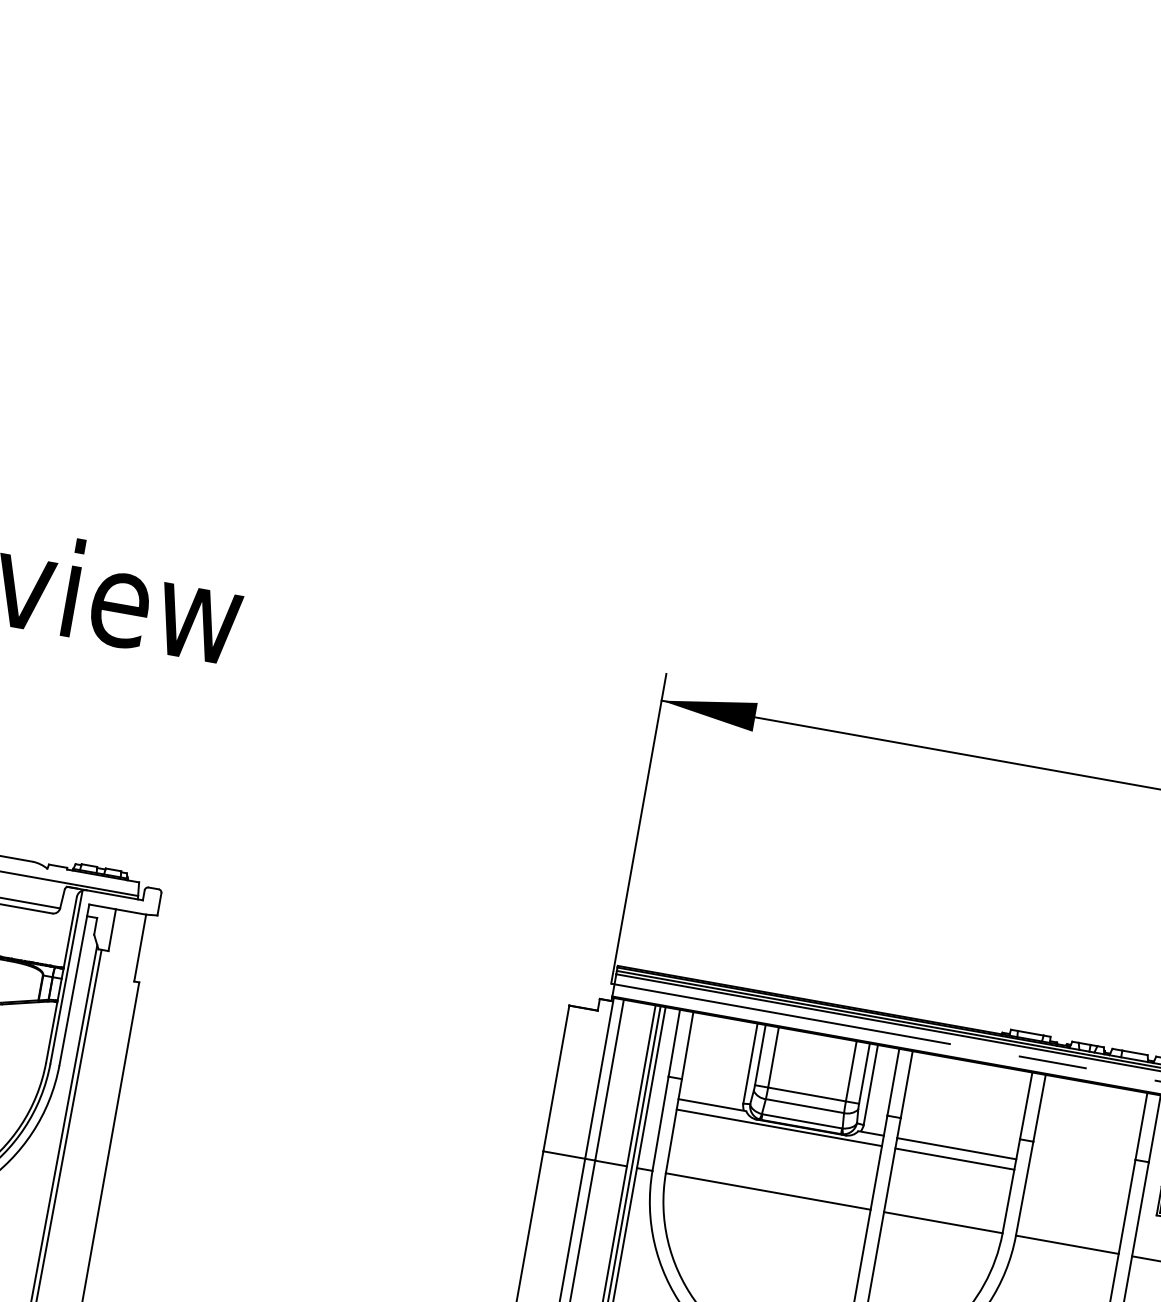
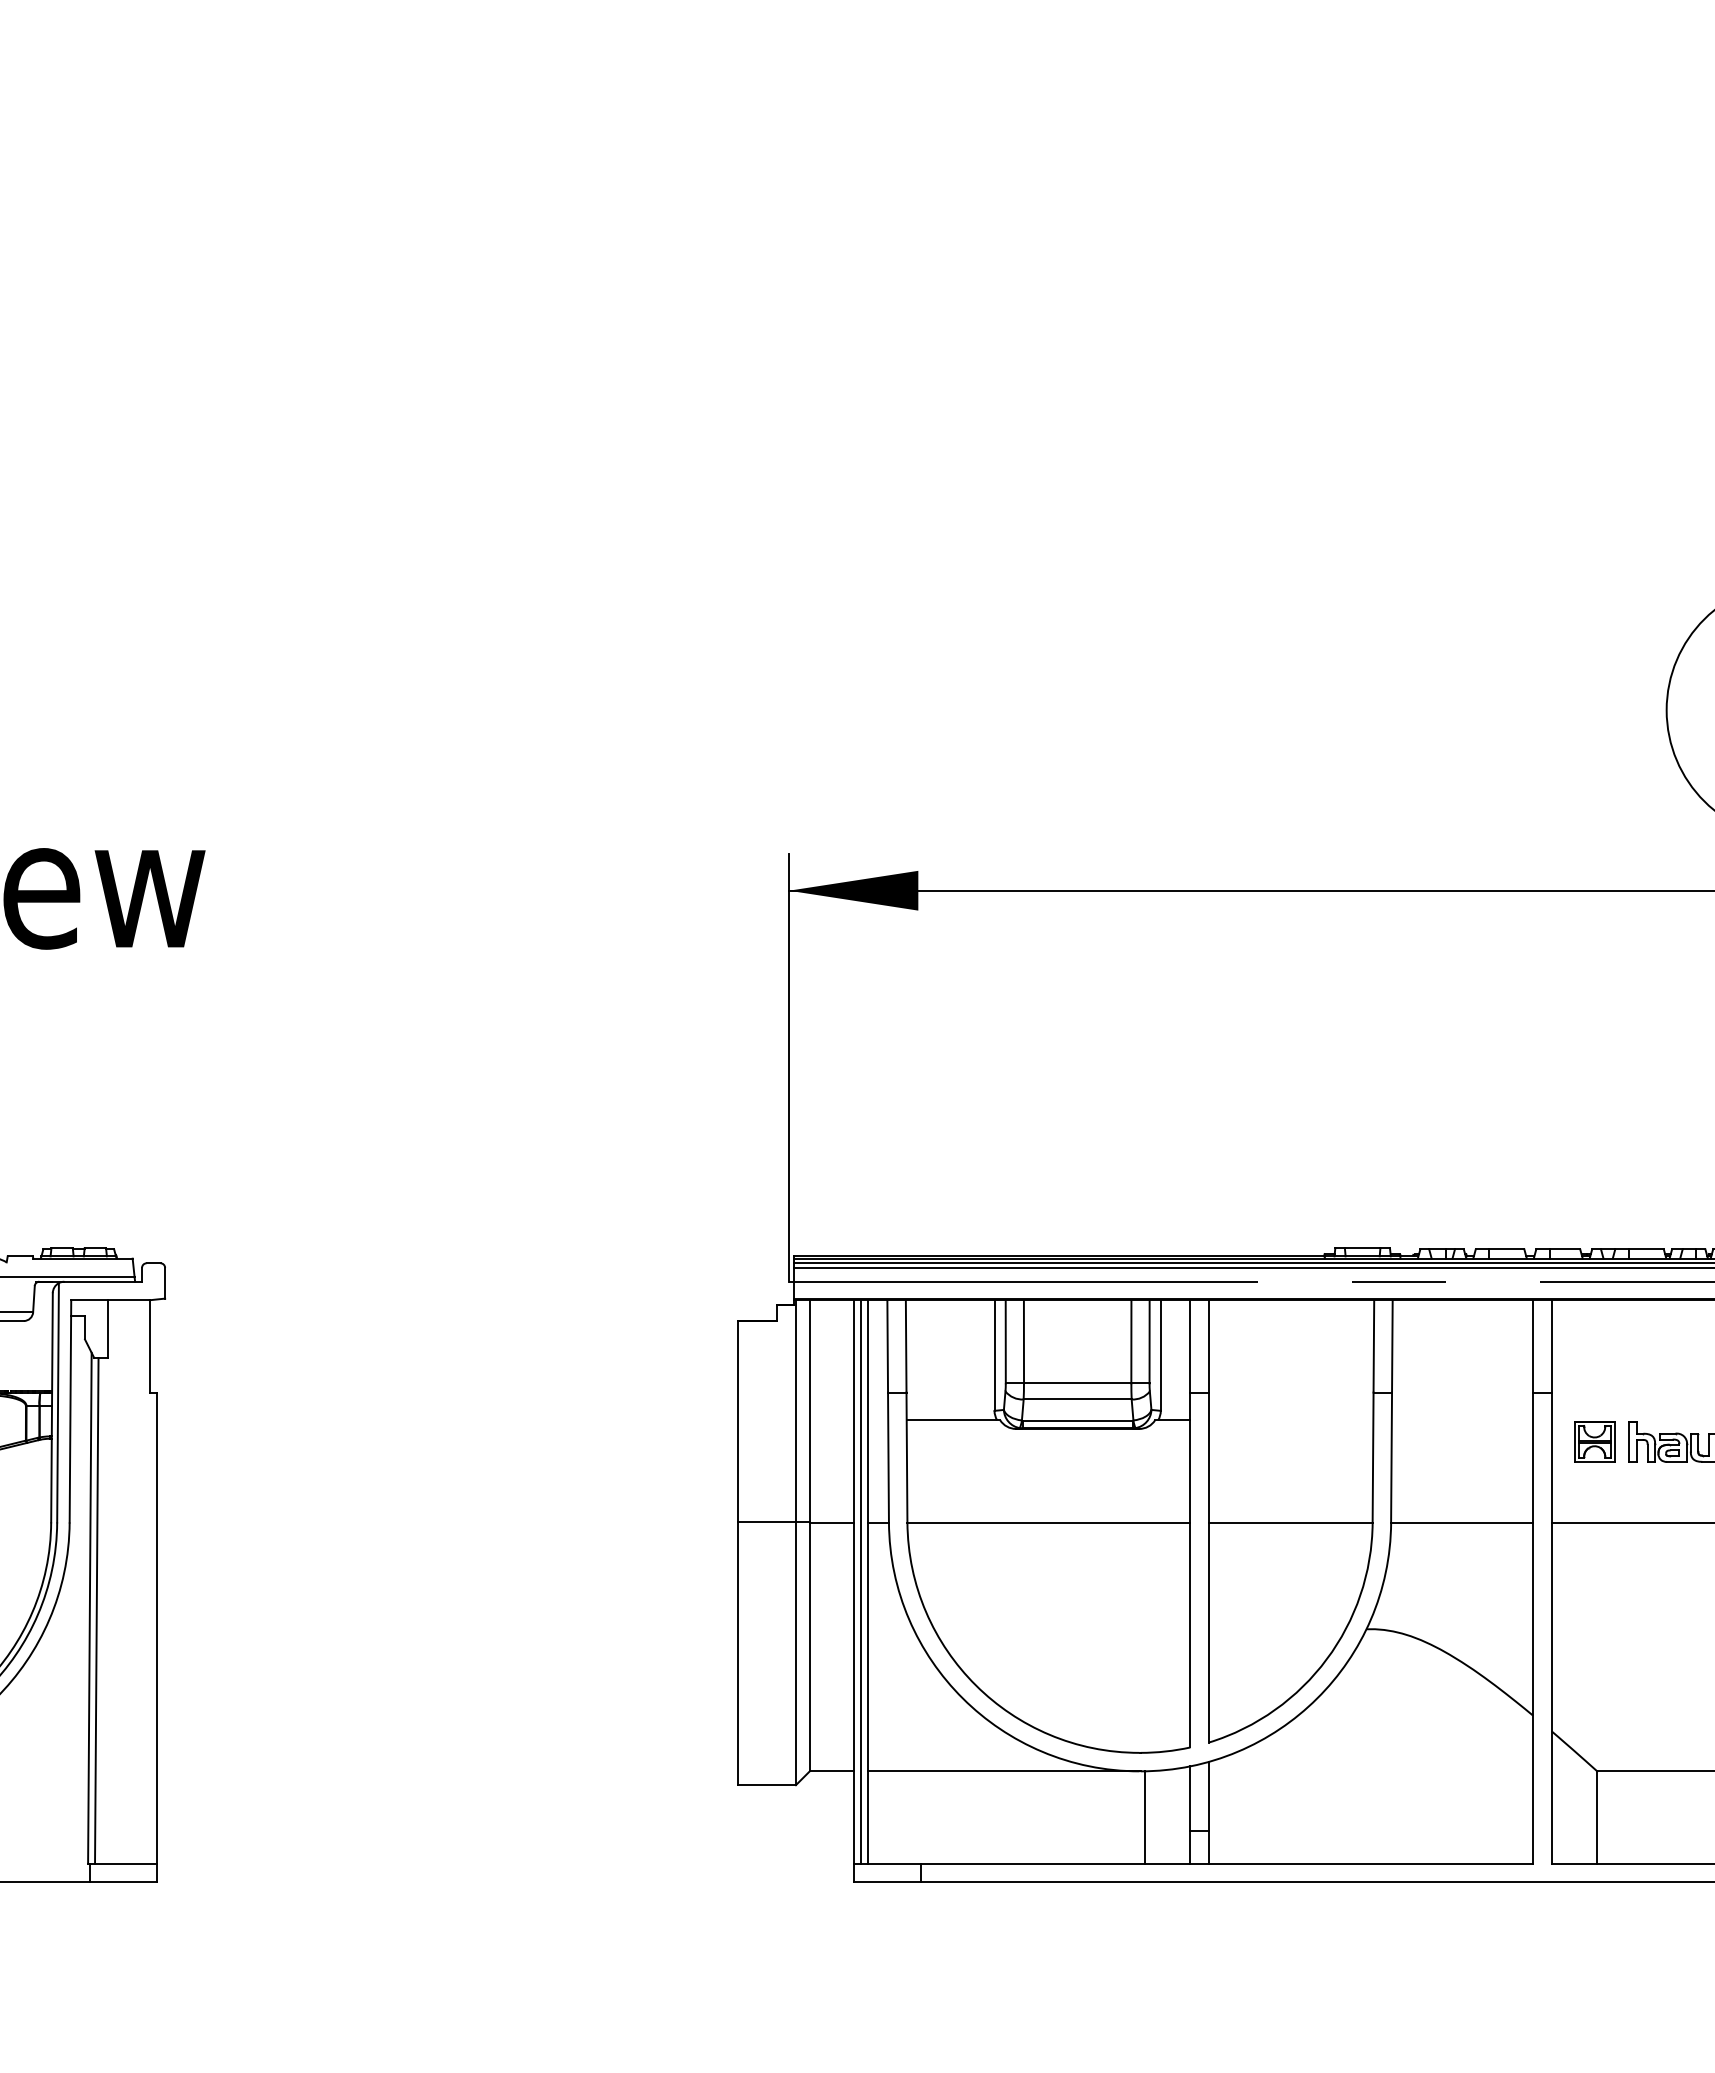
line: (779, 1127) -> (1048, 1434), removed
line: (956, 1148) -> (1290, 1420), removed
line: (954, 1158) -> (1290, 1434), removed

